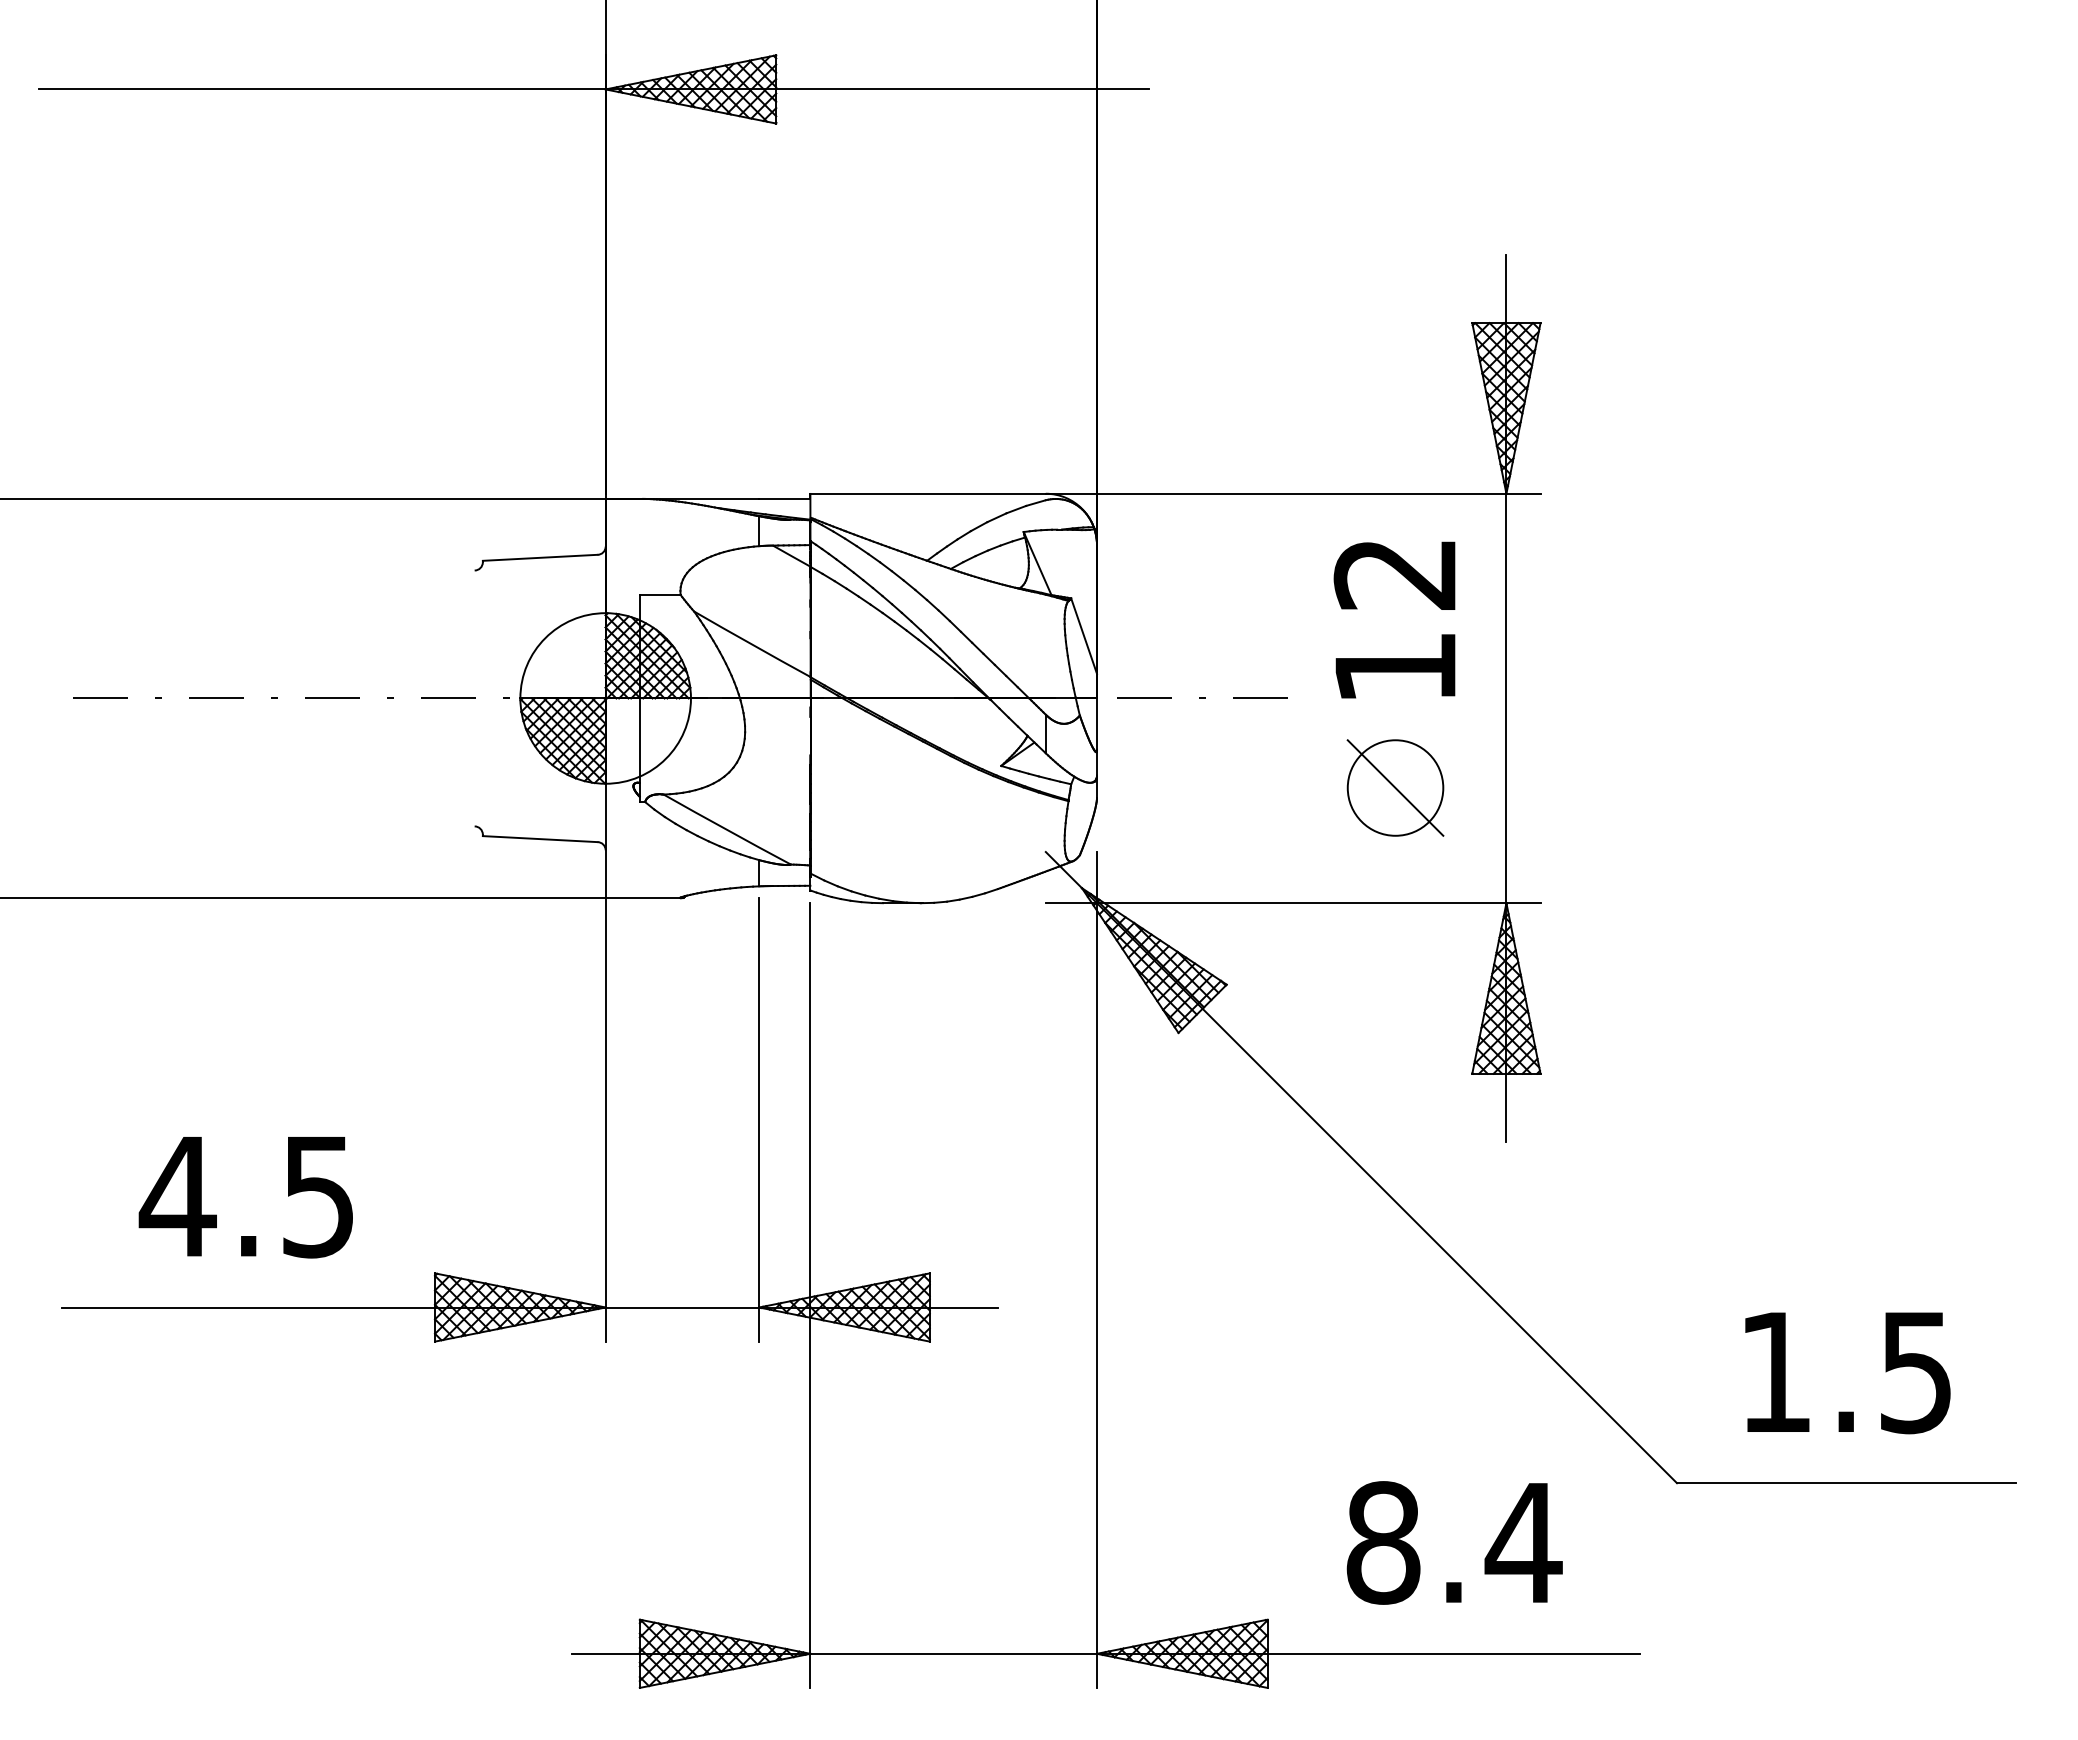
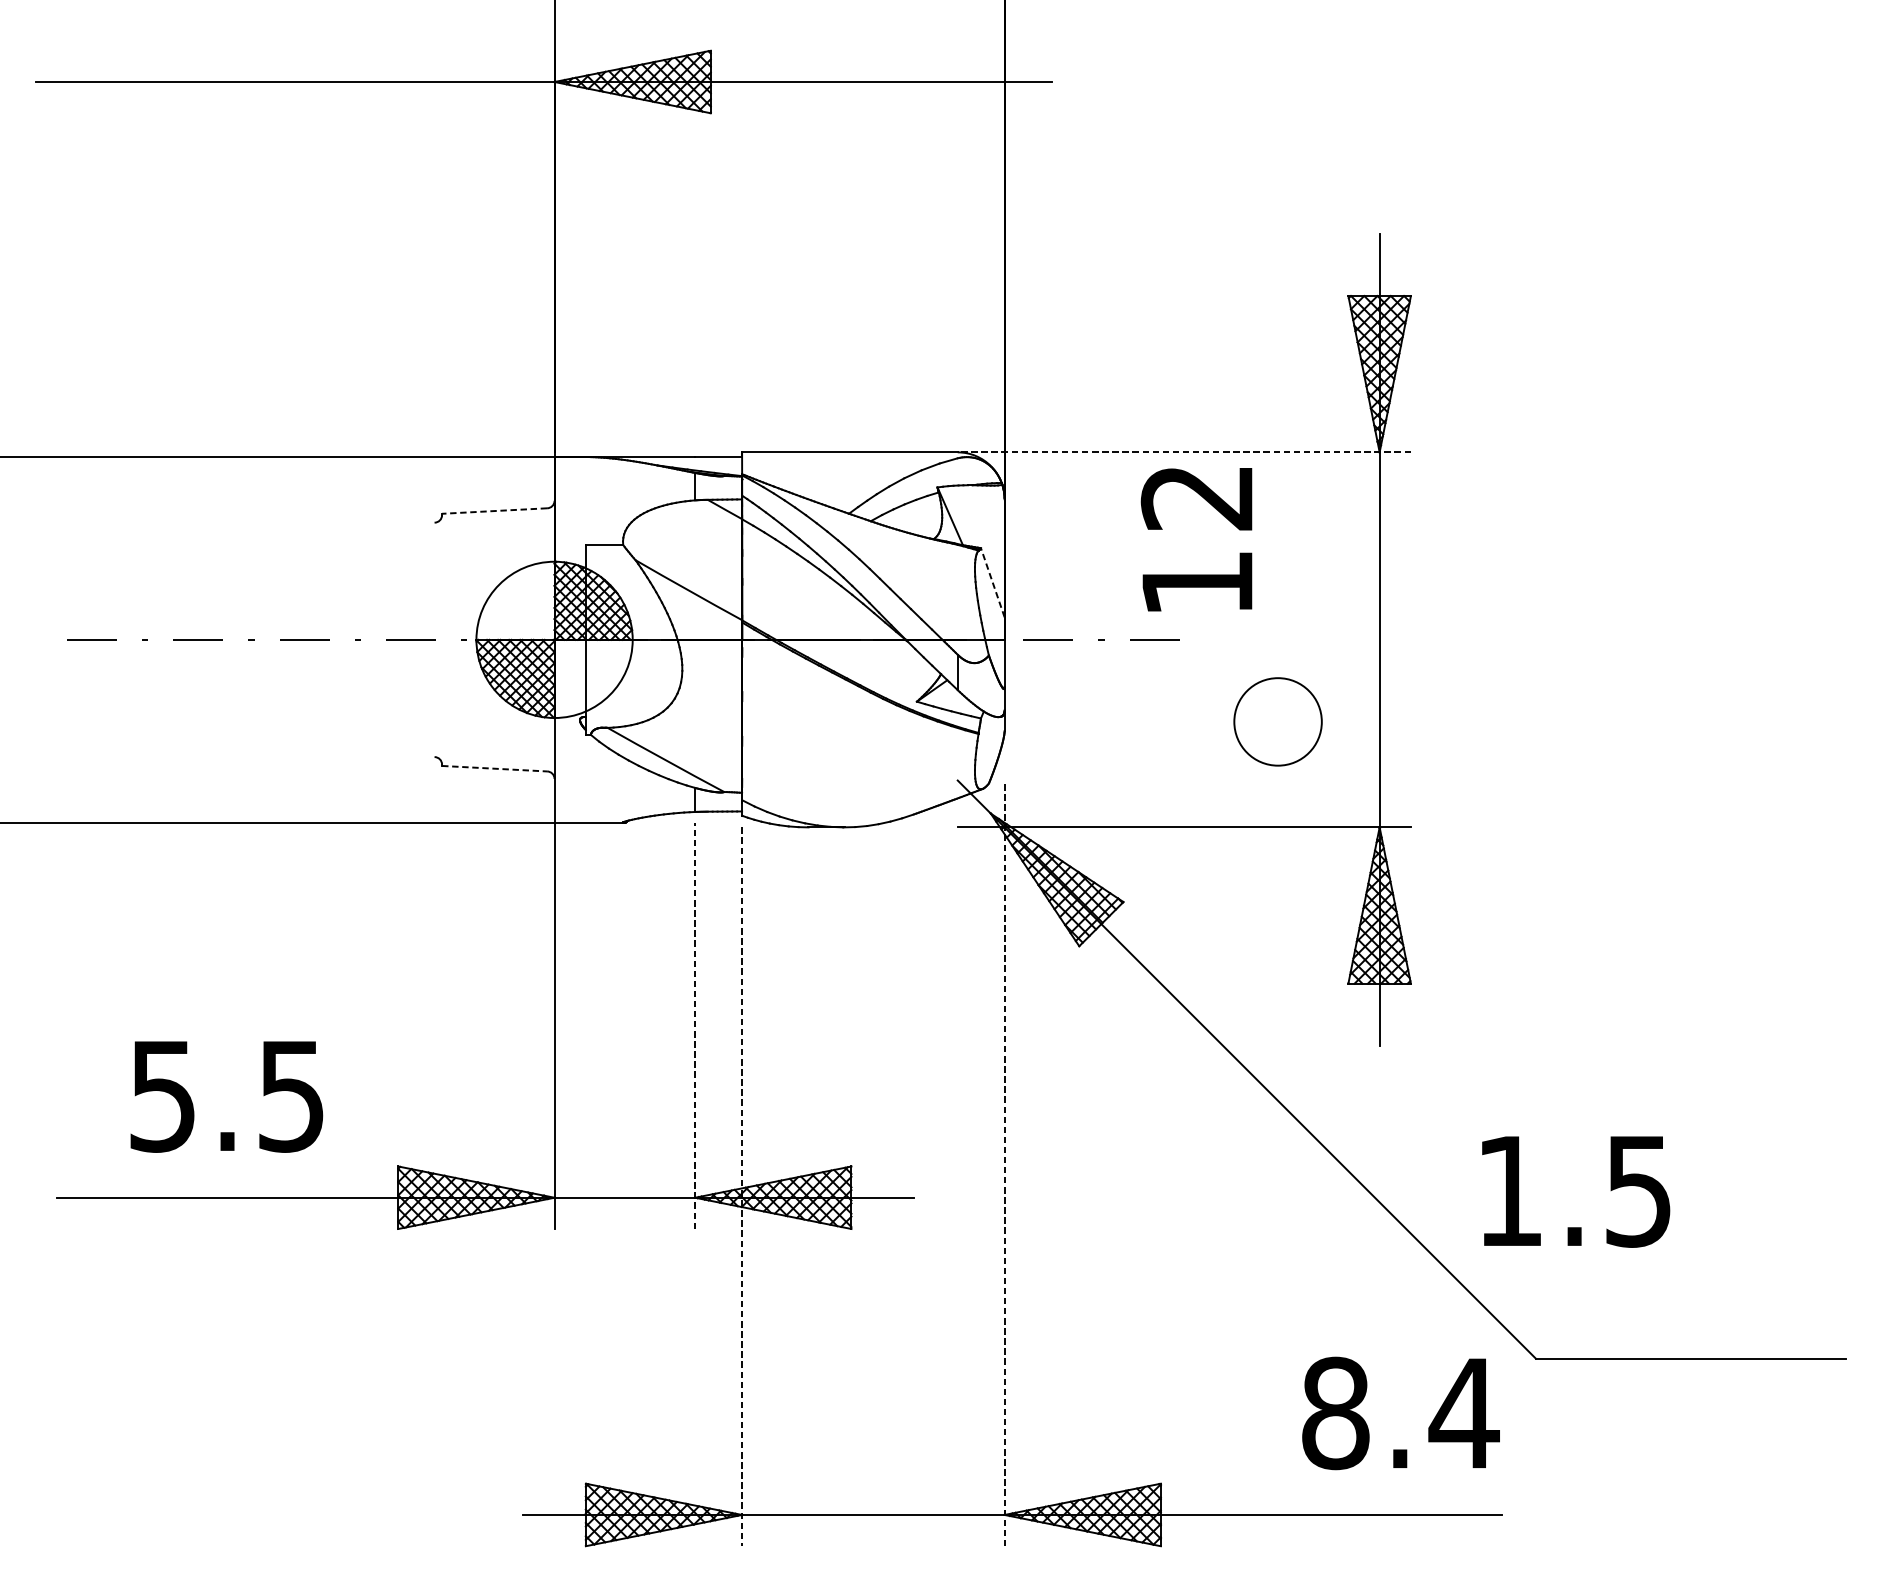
line: (1292, 493) -> (1183, 452), solid -> dashed
line: (539, 557) -> (493, 510), solid -> dashed
text: (1394, 619) -> (1196, 539), moved
line: (1084, 636) -> (993, 583), solid -> dashed
line: (1395, 787) -> (1278, 721), removed
line: (540, 839) -> (494, 769), solid -> dashed
line: (759, 1119) -> (695, 1025), solid -> dashed
text: (177, 1197) -> (162, 1096), 4.5 -> 5.5
line: (1097, 1269) -> (1005, 1162), solid -> dashed
line: (810, 1296) -> (742, 1187), solid -> dashed
text: (1847, 1373) -> (1575, 1192), moved
text: (1454, 1542) -> (1400, 1413), moved

